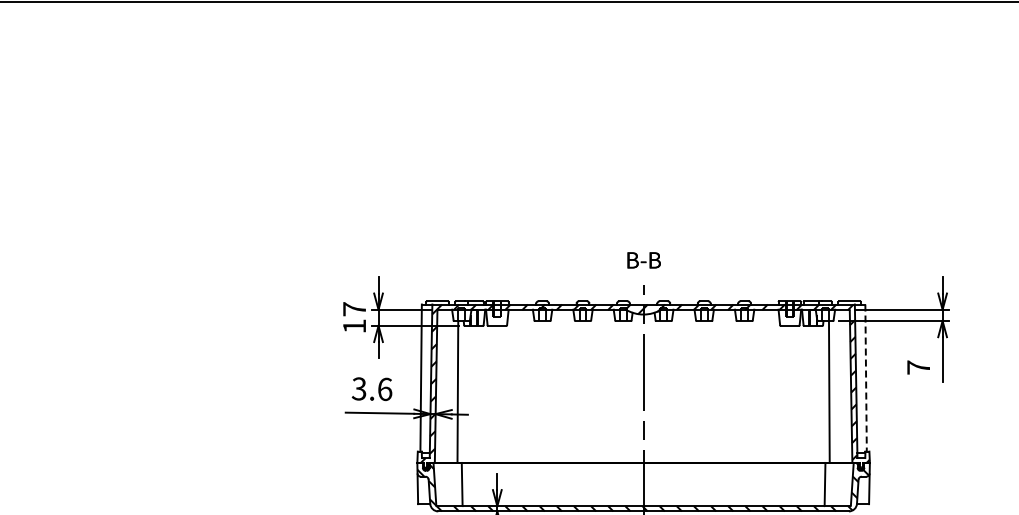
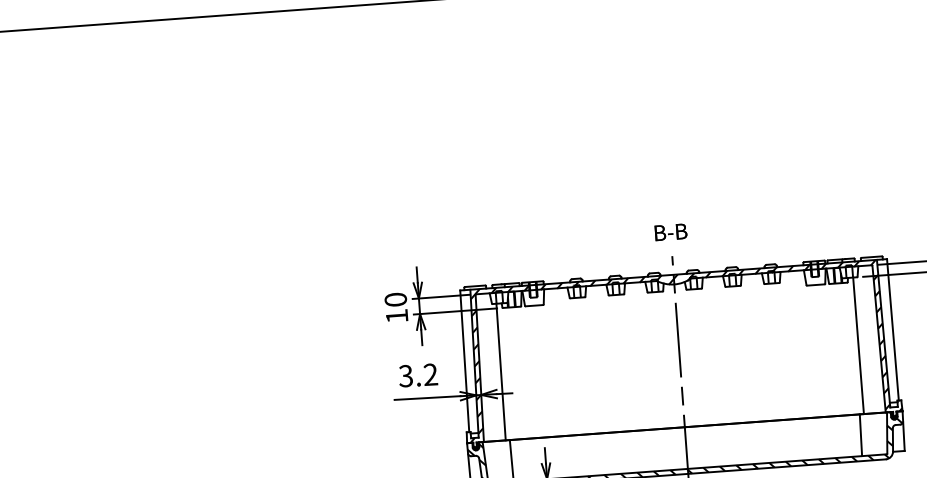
text: (354, 309) -> (395, 300), 17 -> 10
line: (866, 378) -> (893, 330), dashed -> solid
text: (384, 389) -> (430, 374), 3.6 -> 3.2

